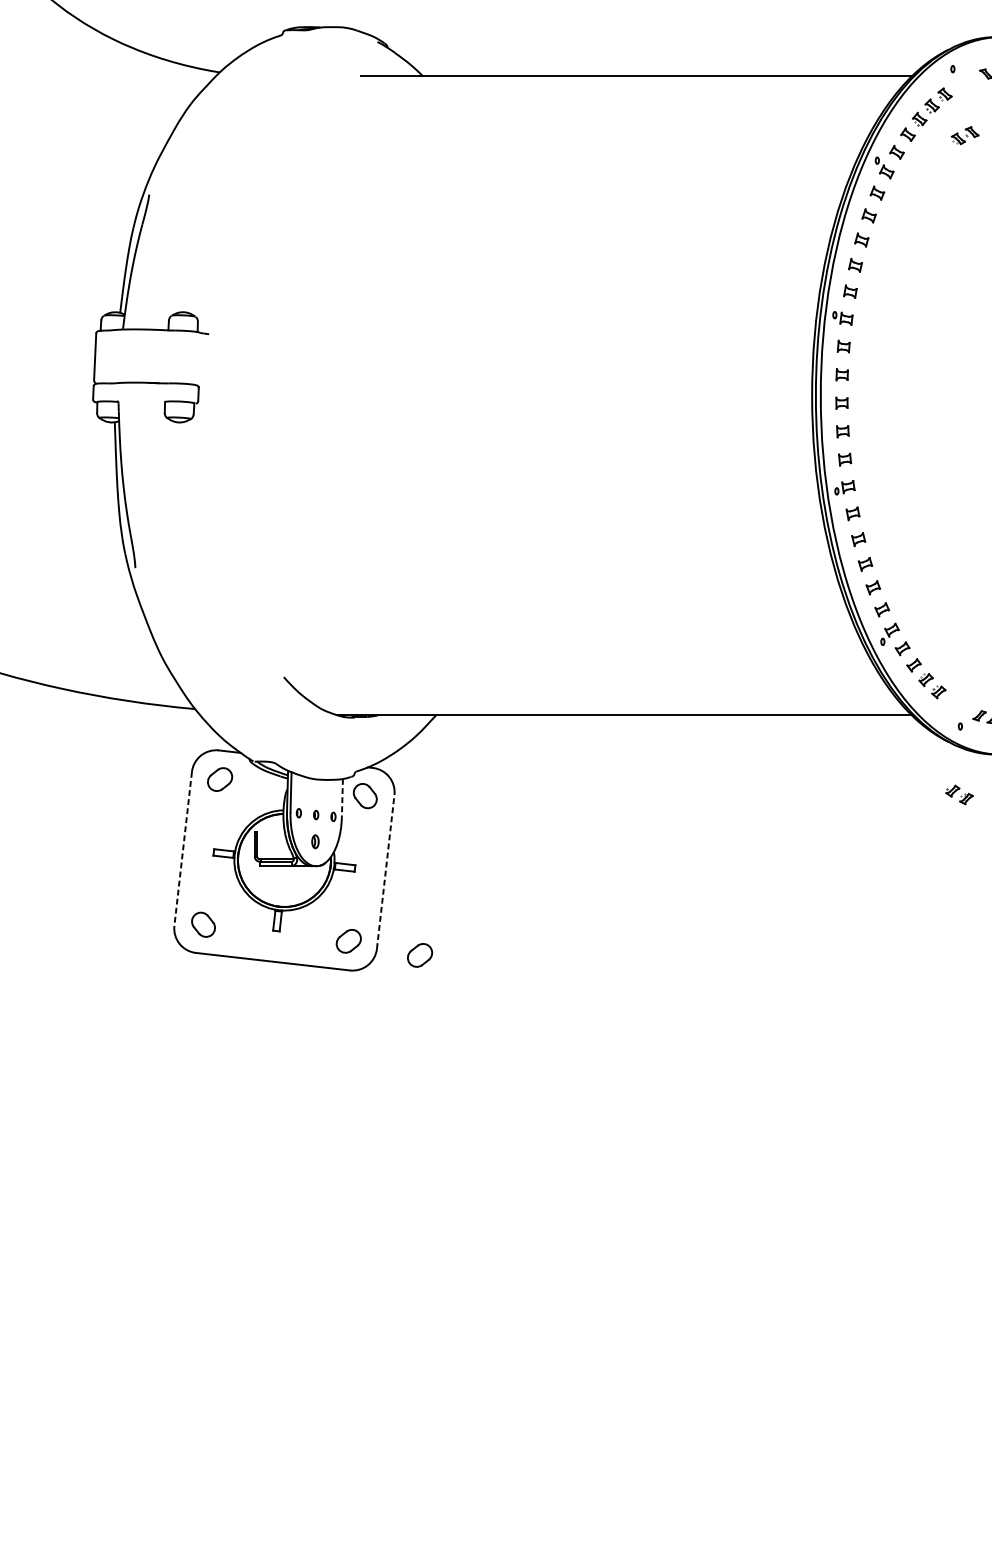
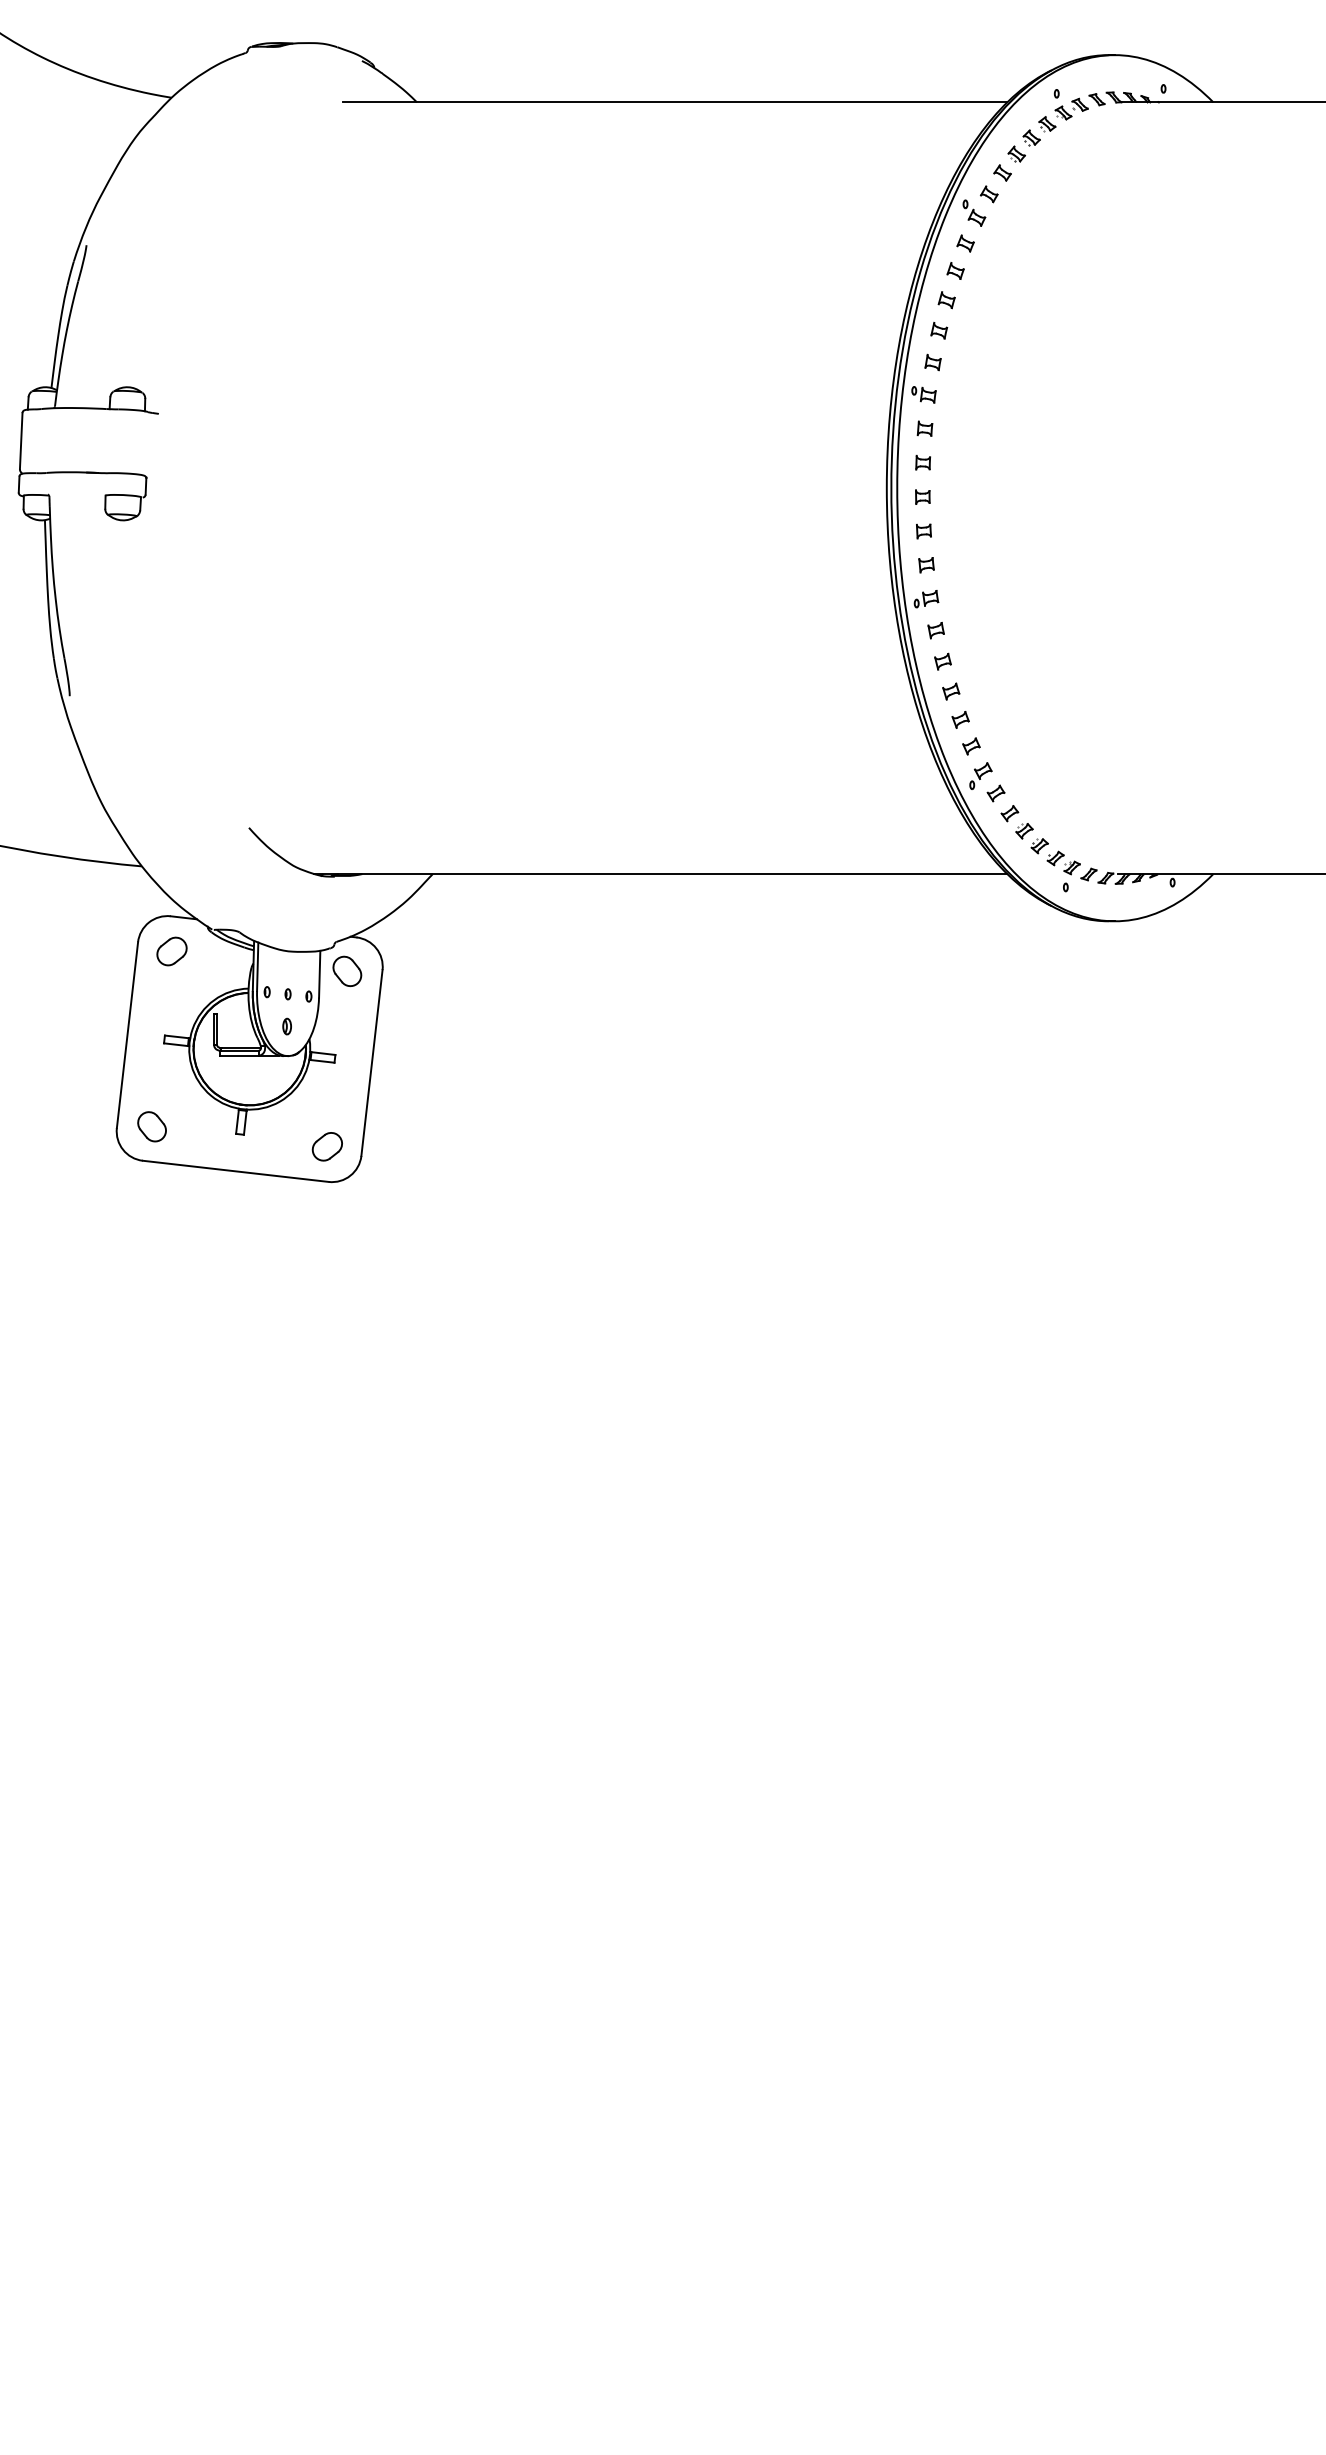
part: (965, 135) -> (1071, 108), moved
part: (959, 794) -> (1063, 862), moved
line: (342, 798) -> (319, 974), dashed -> solid
line: (183, 849) -> (127, 1035), dashed -> solid
line: (385, 872) -> (371, 1063), dashed -> solid
part: (419, 955) -> (412, 1163), removed

